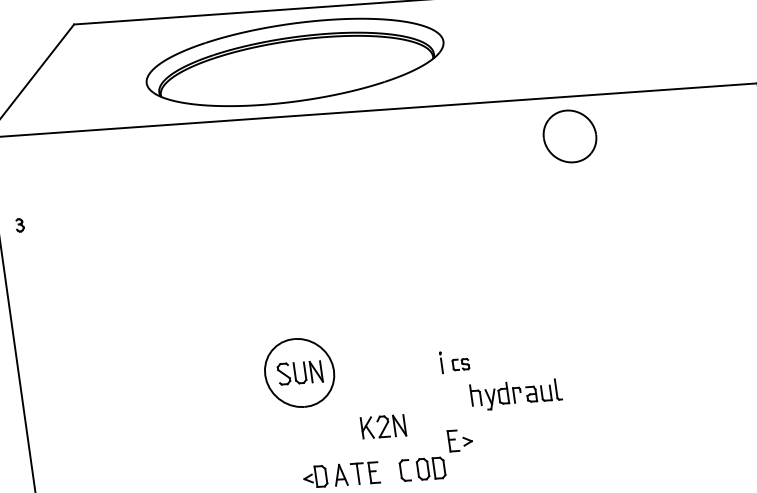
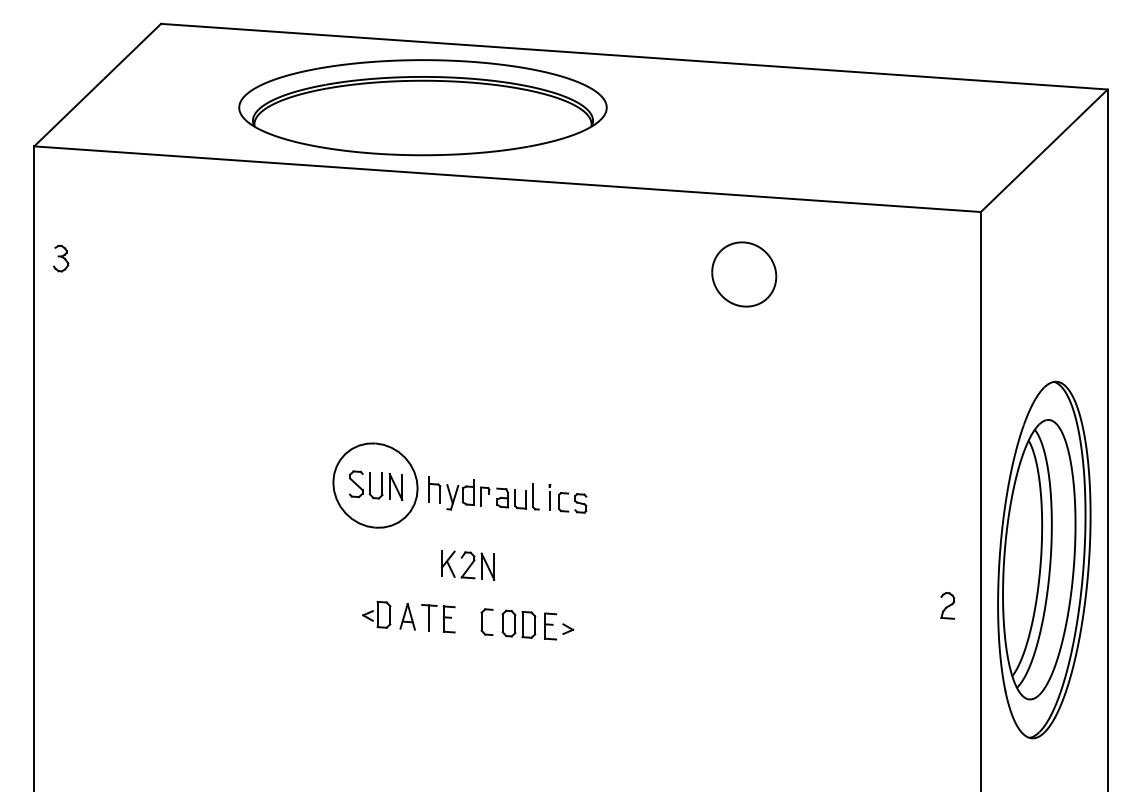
part: (570, 136) -> (744, 274), moved
part: (19, 225) -> (60, 258), size x1.67
part: (460, 364) -> (572, 502), size x1.43
part: (515, 392) -> (483, 493), moved
part: (460, 440) -> (559, 626), moved

